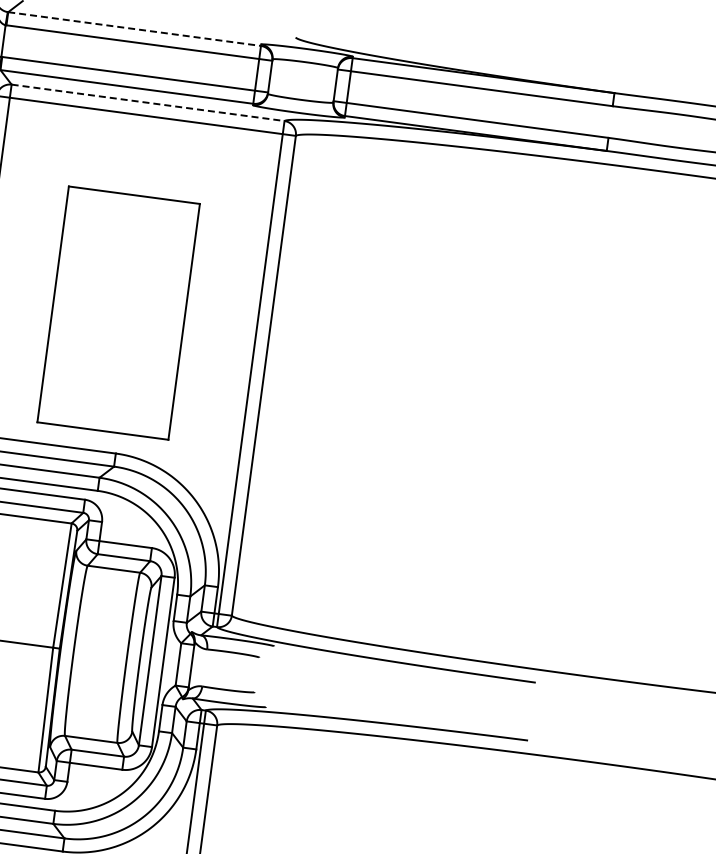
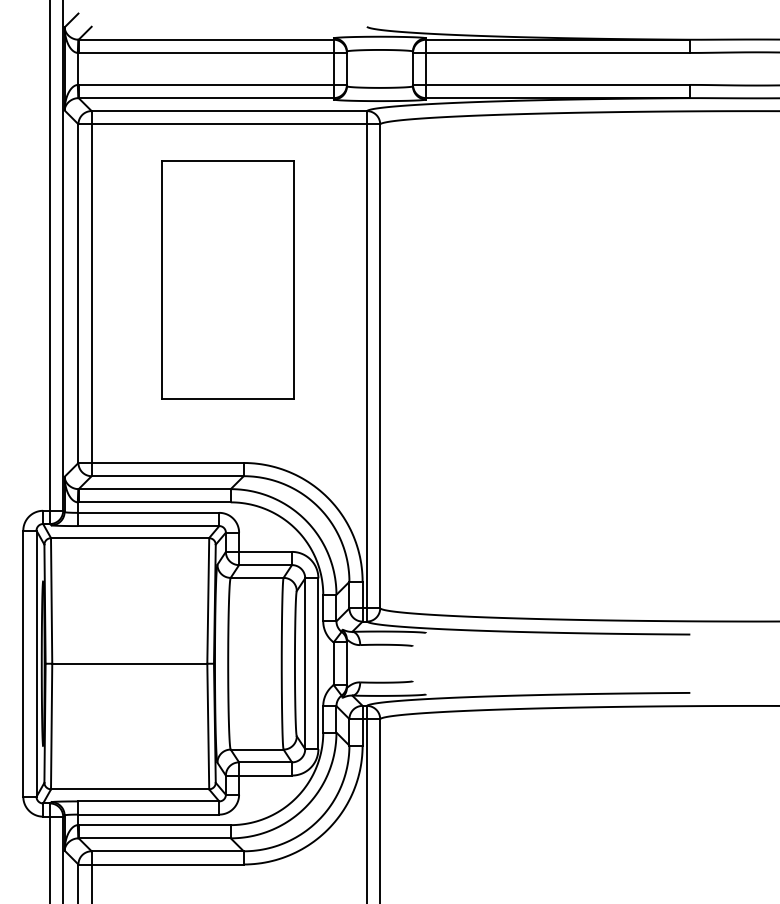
line: (134, 28) -> (206, 39), dashed -> solid
line: (148, 103) -> (229, 111), dashed -> solid
part: (118, 312) -> (227, 279), moved

